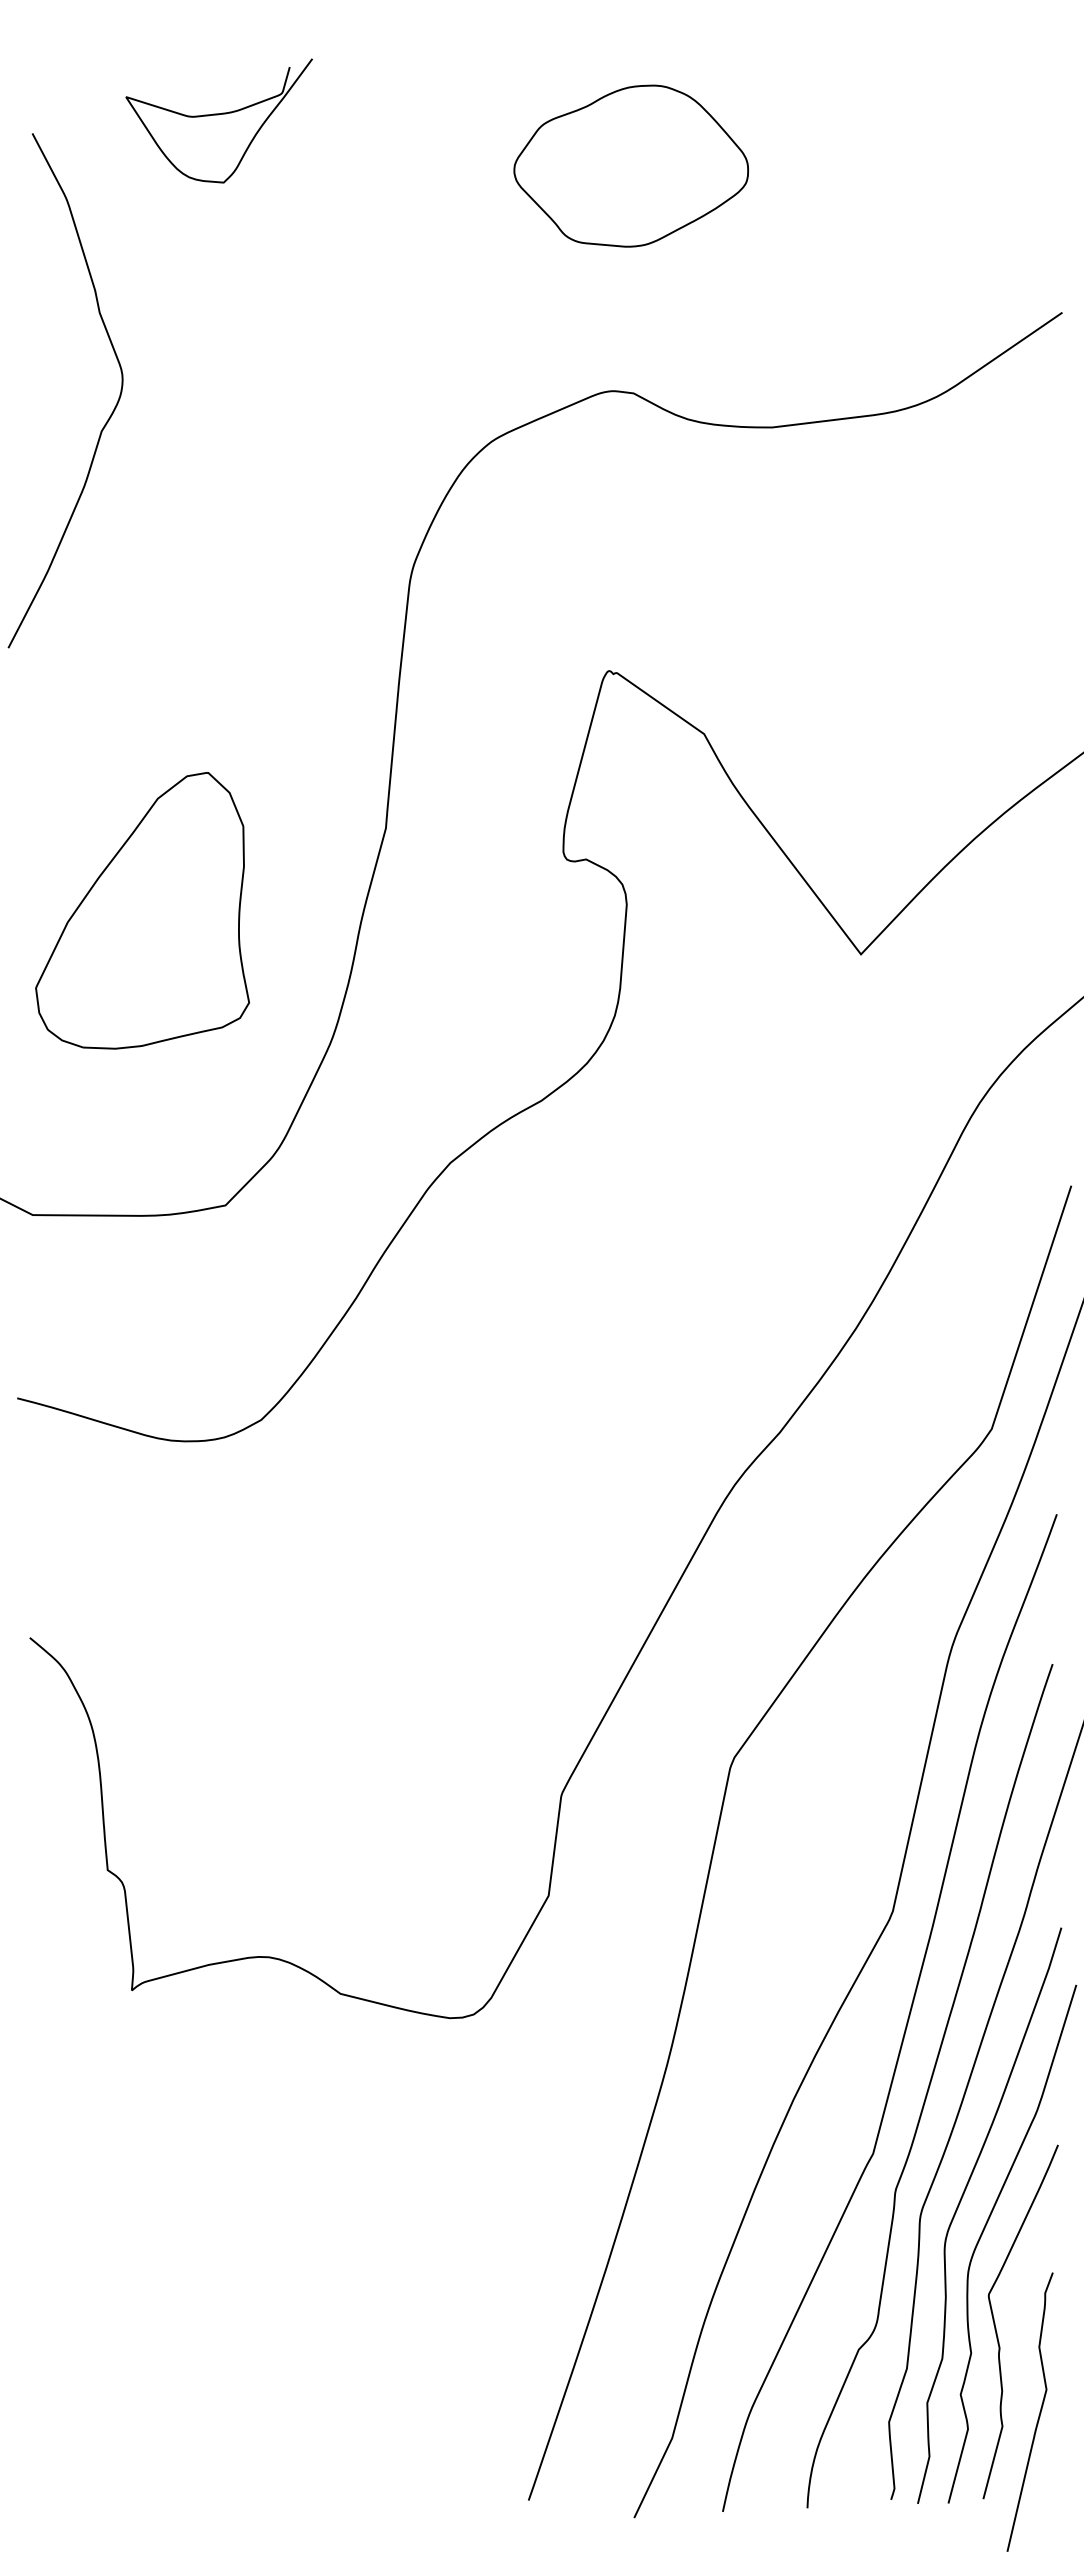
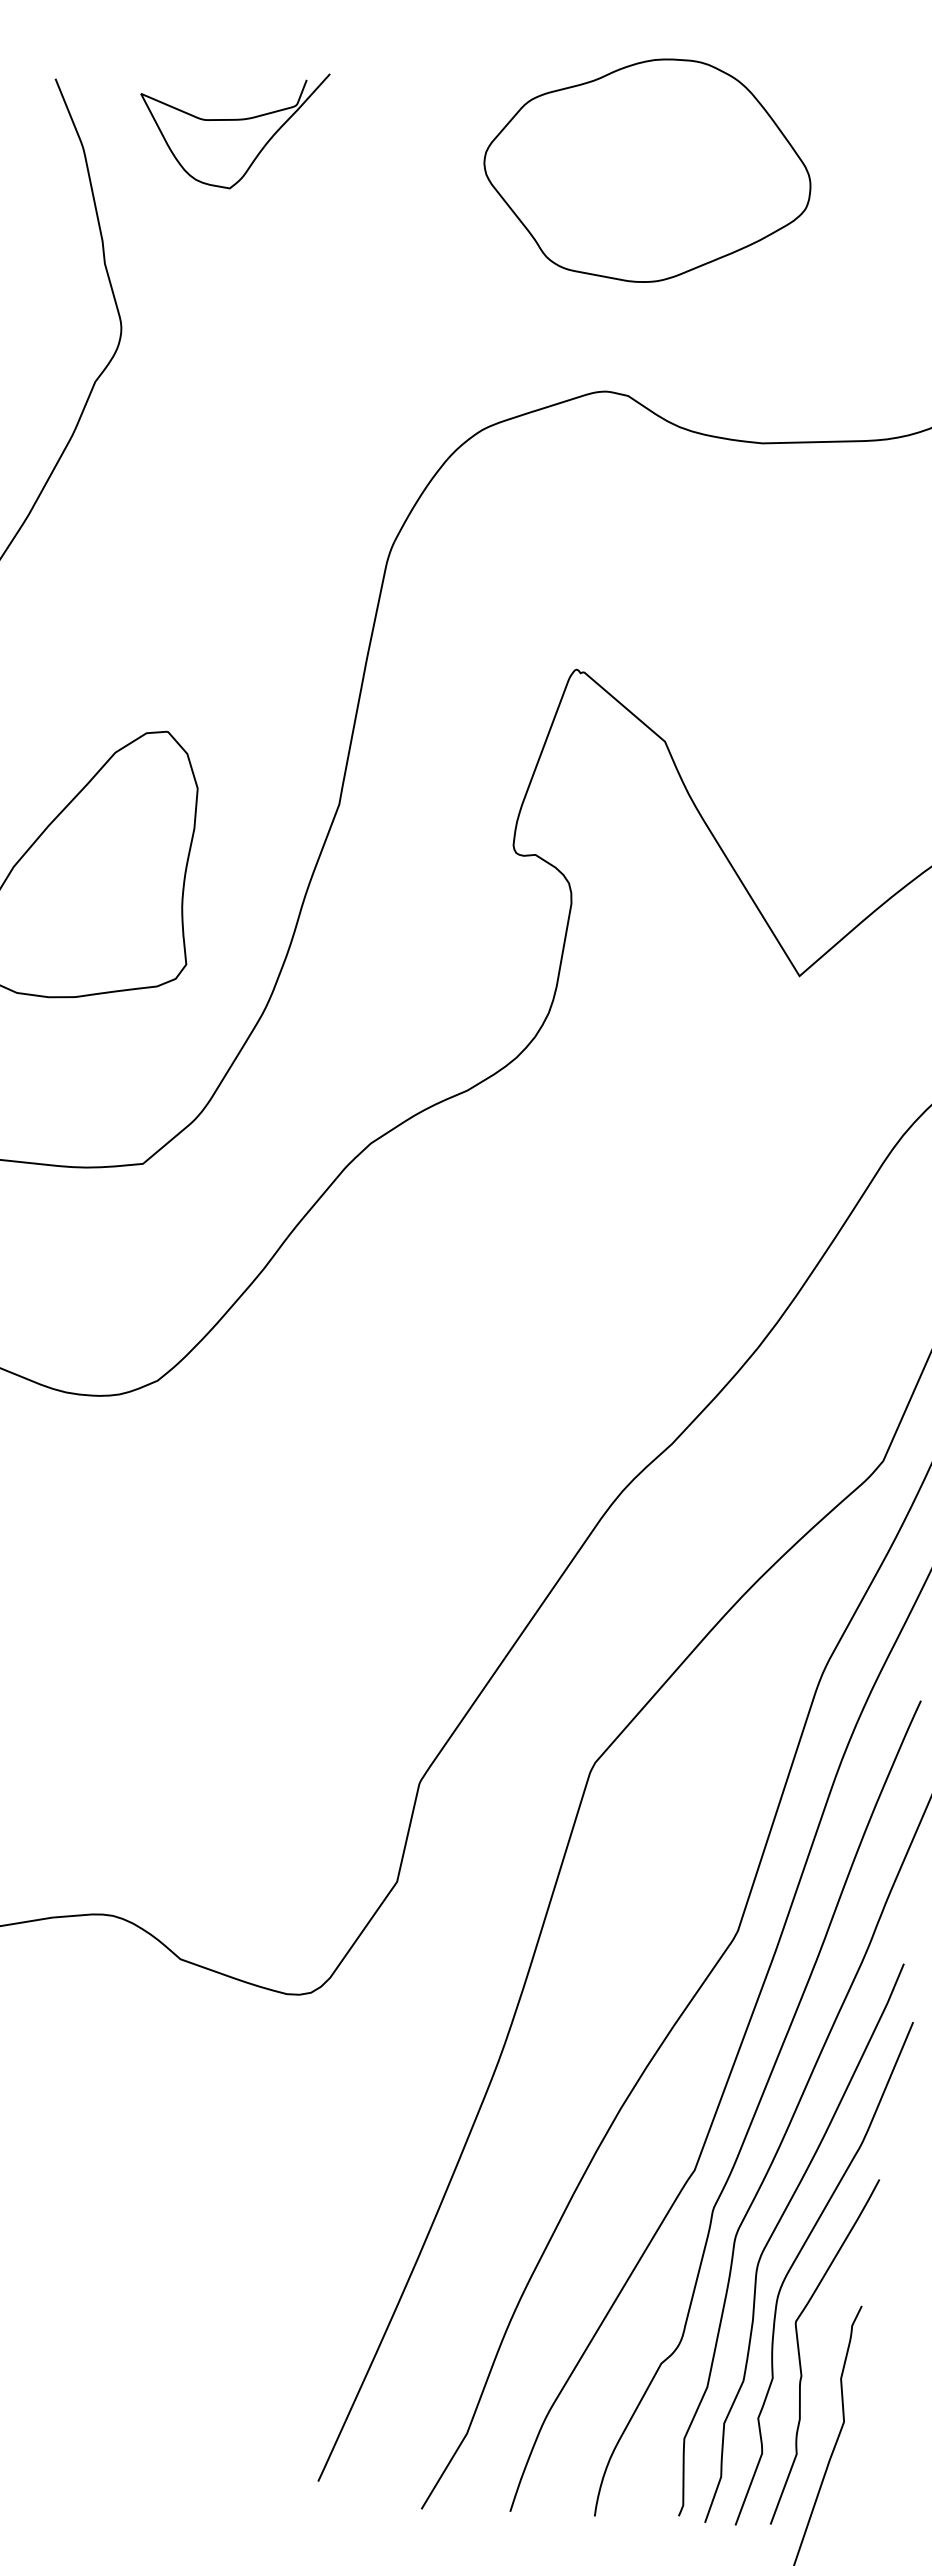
curve: (218, 115) -> (231, 121), moved
part: (630, 165) -> (647, 168), size x1.4

